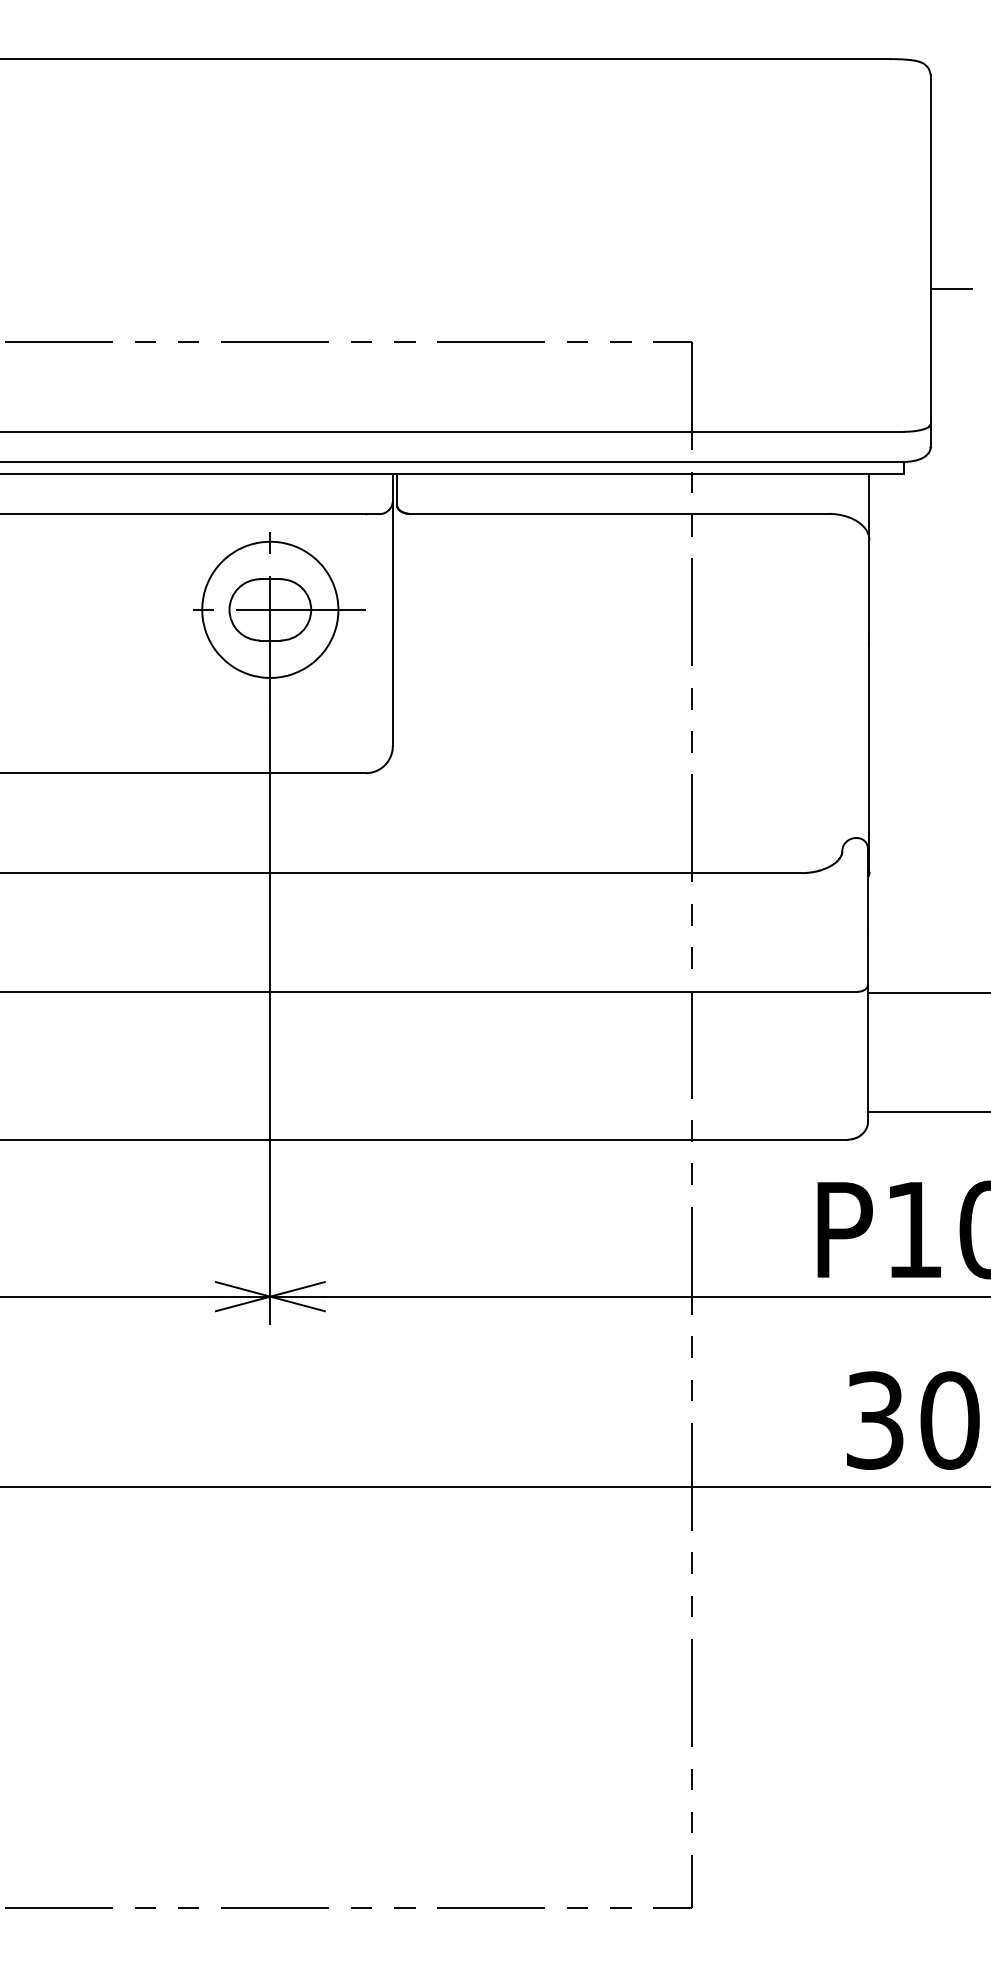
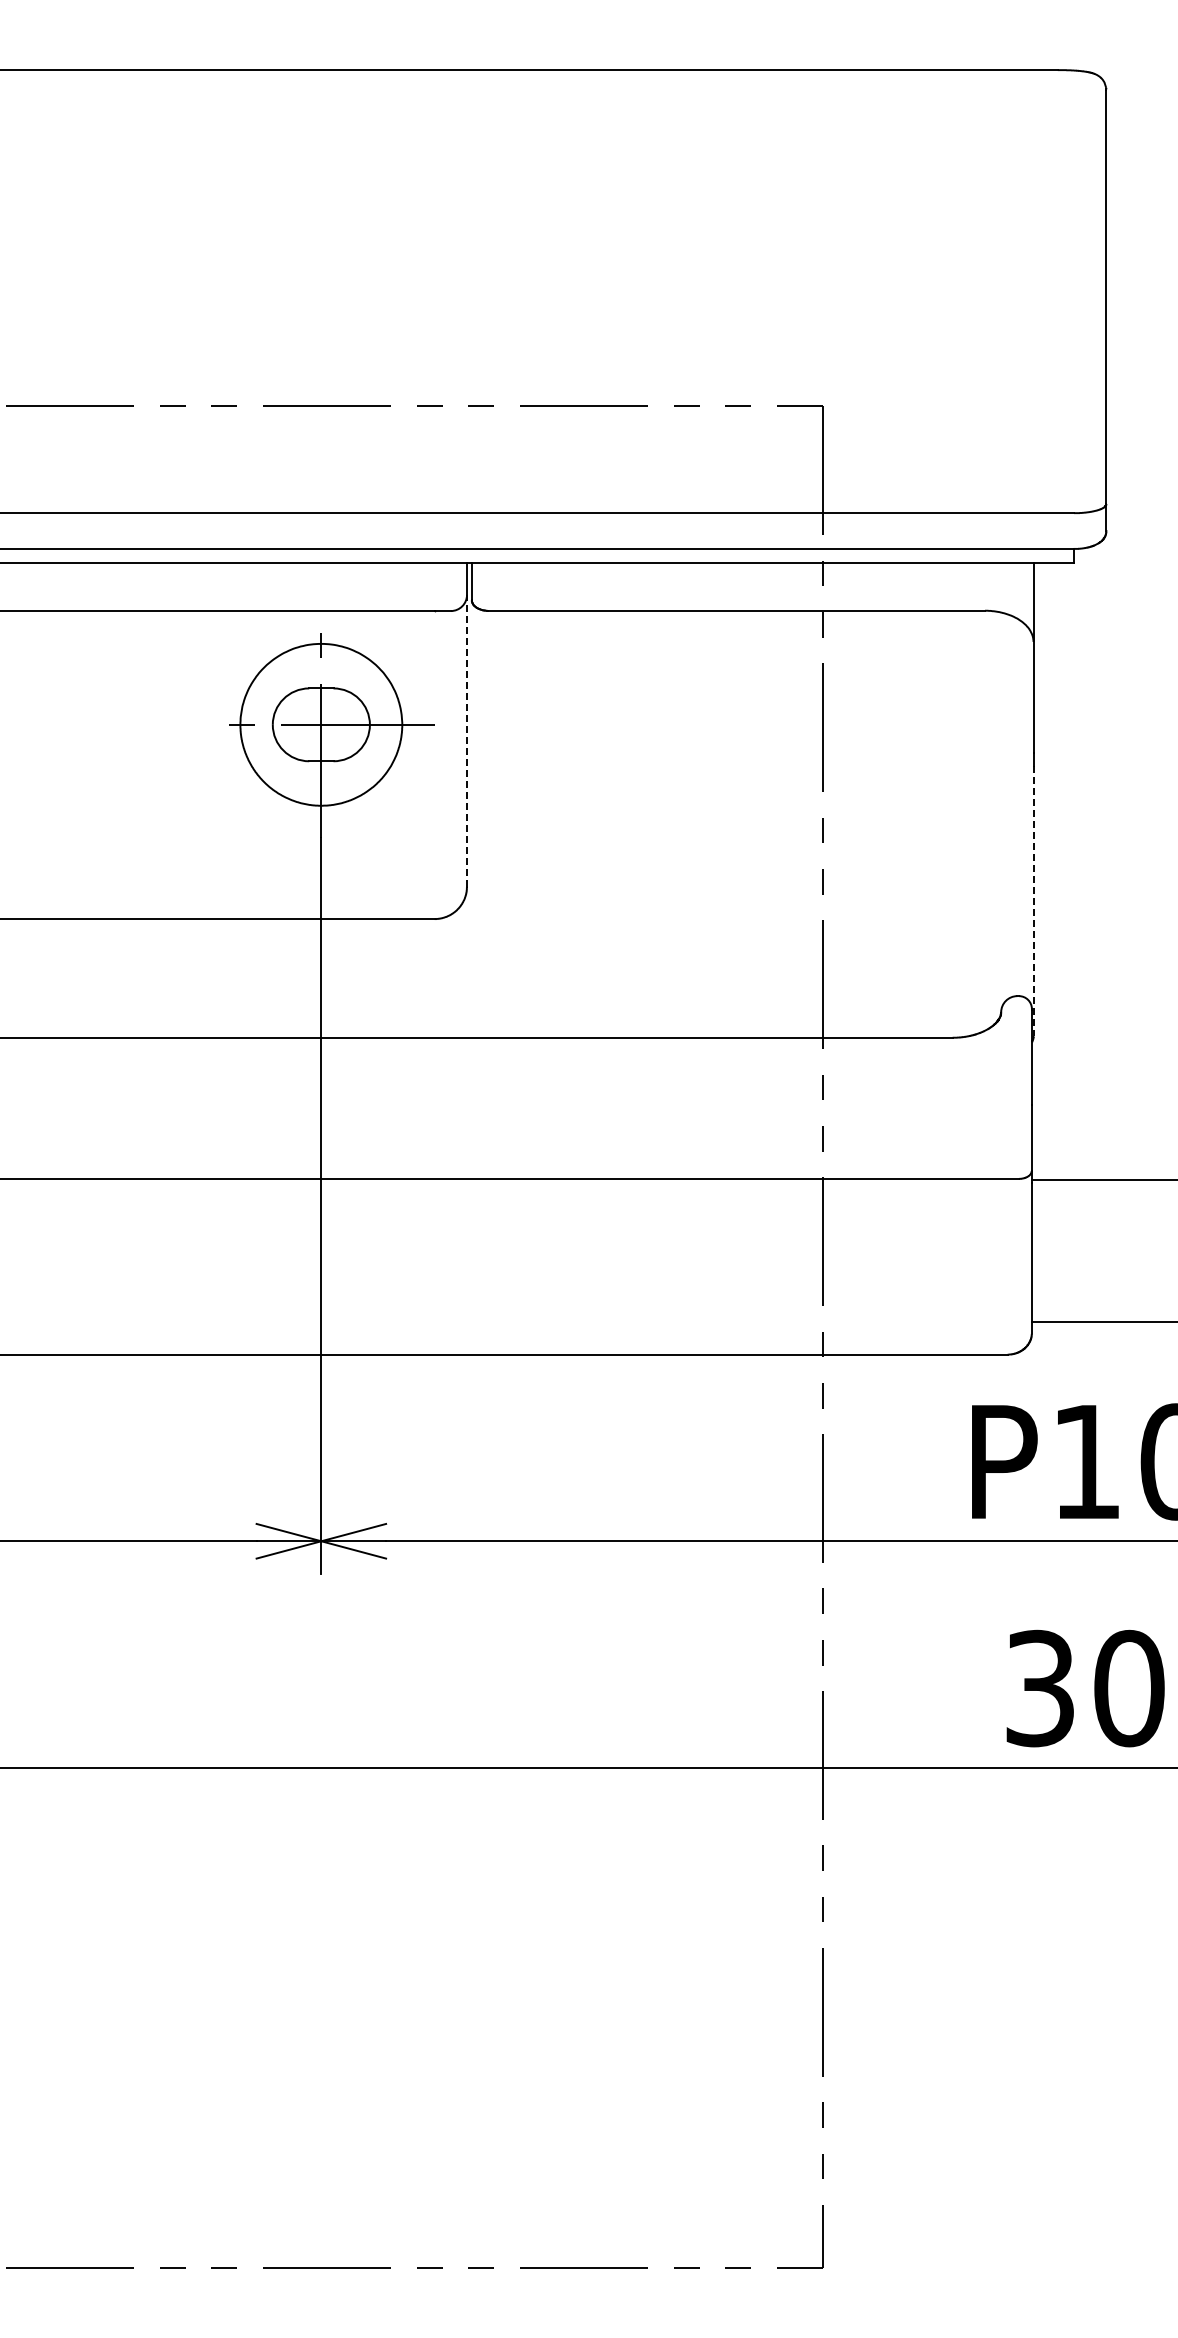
line: (951, 289) -> (1130, 343), removed
line: (393, 623) -> (467, 740), solid -> dashed
line: (869, 758) -> (1033, 901), solid -> dashed

